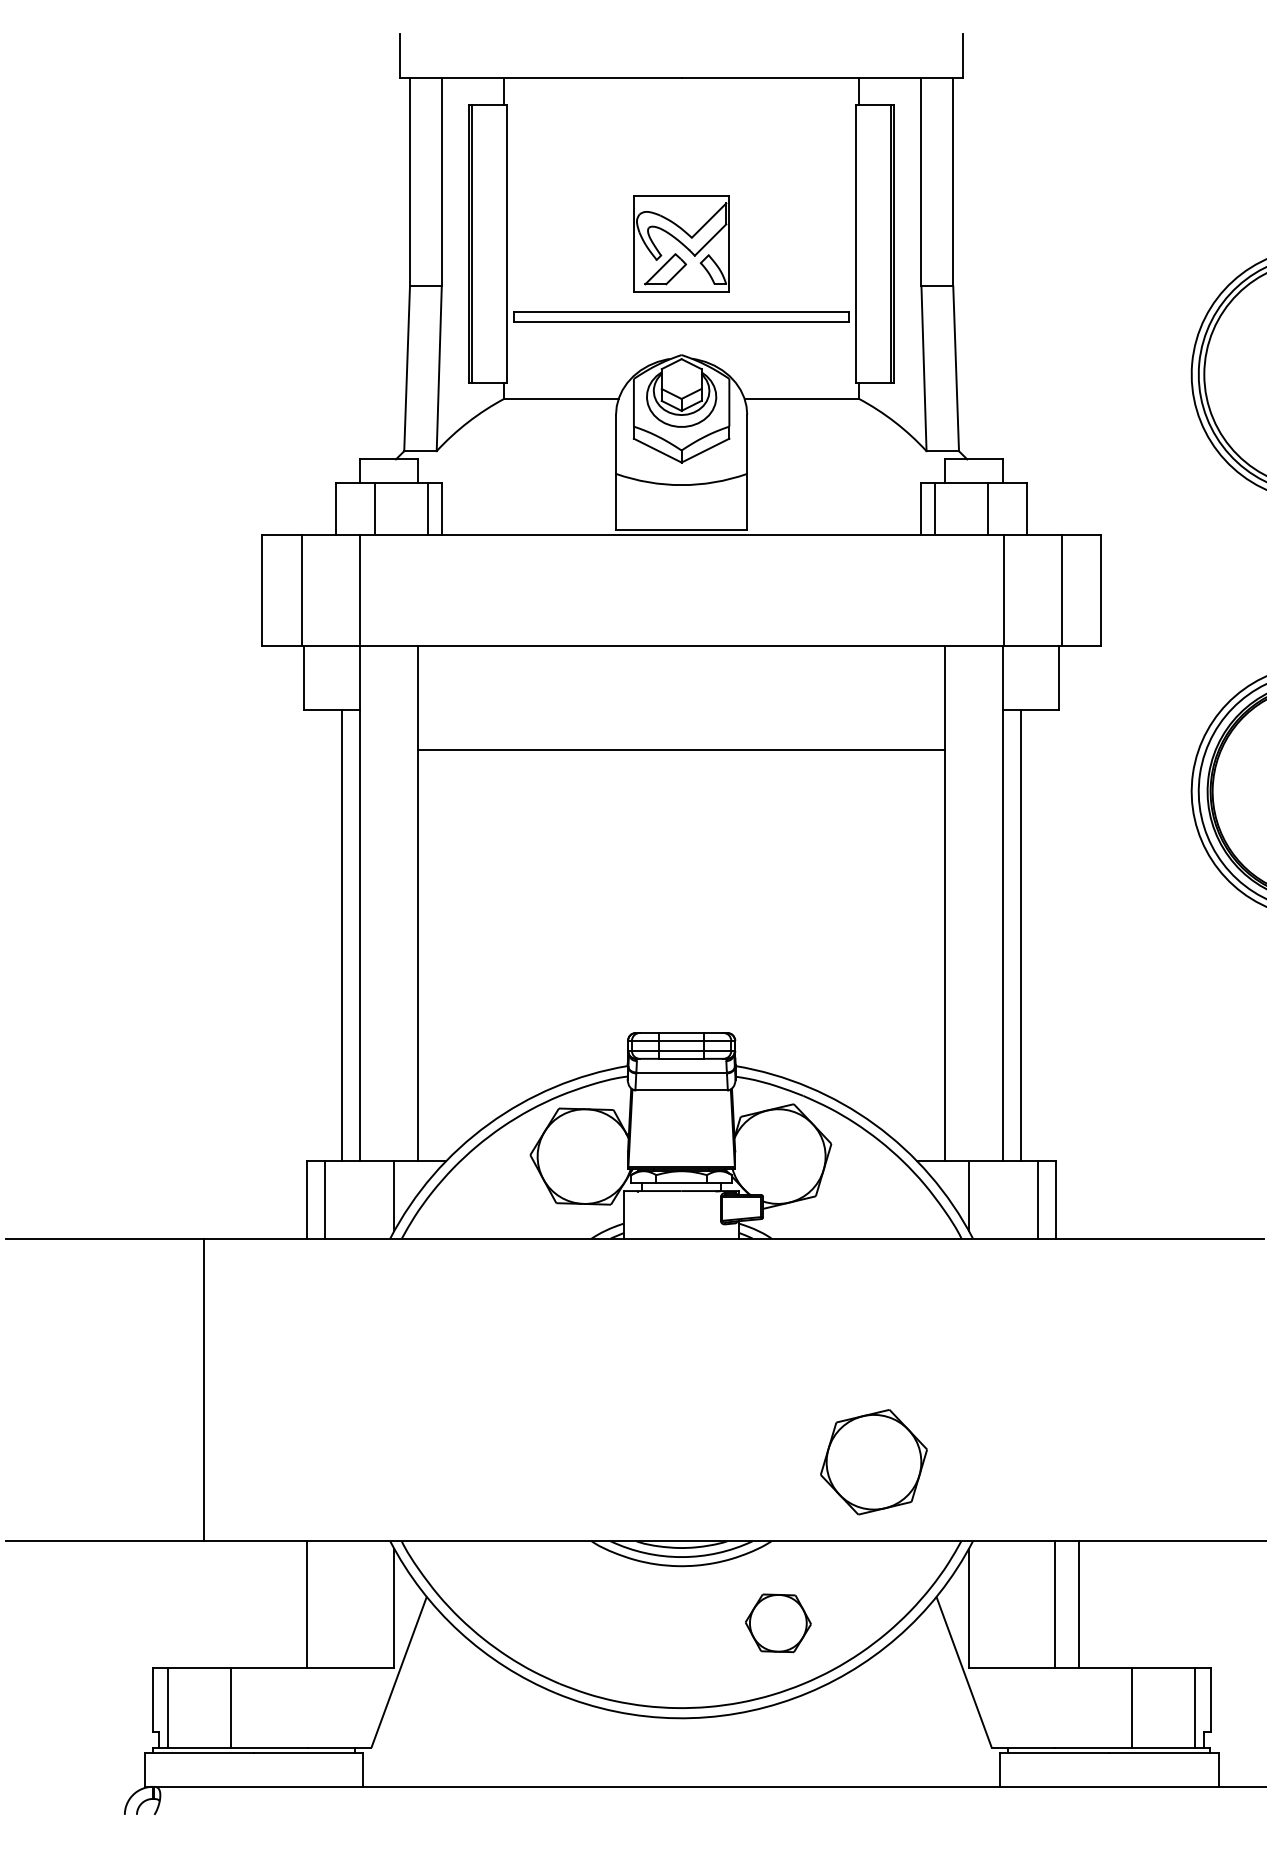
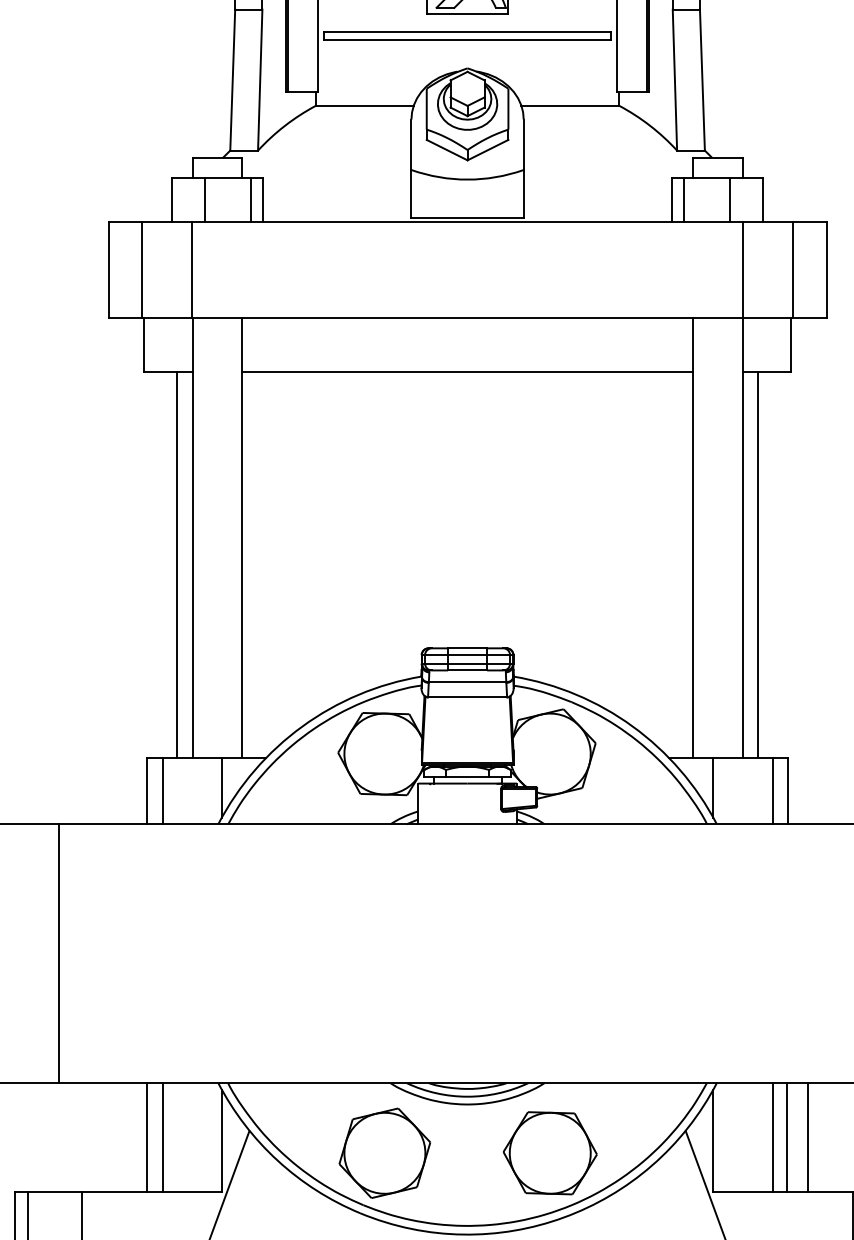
line: (681, 749) -> (467, 371), moved
part: (873, 1462) -> (384, 1153), moved
line: (325, 1604) -> (162, 1137), added
line: (1038, 1604) -> (772, 1137), added
part: (778, 1623) -> (550, 1153), size x1.67

